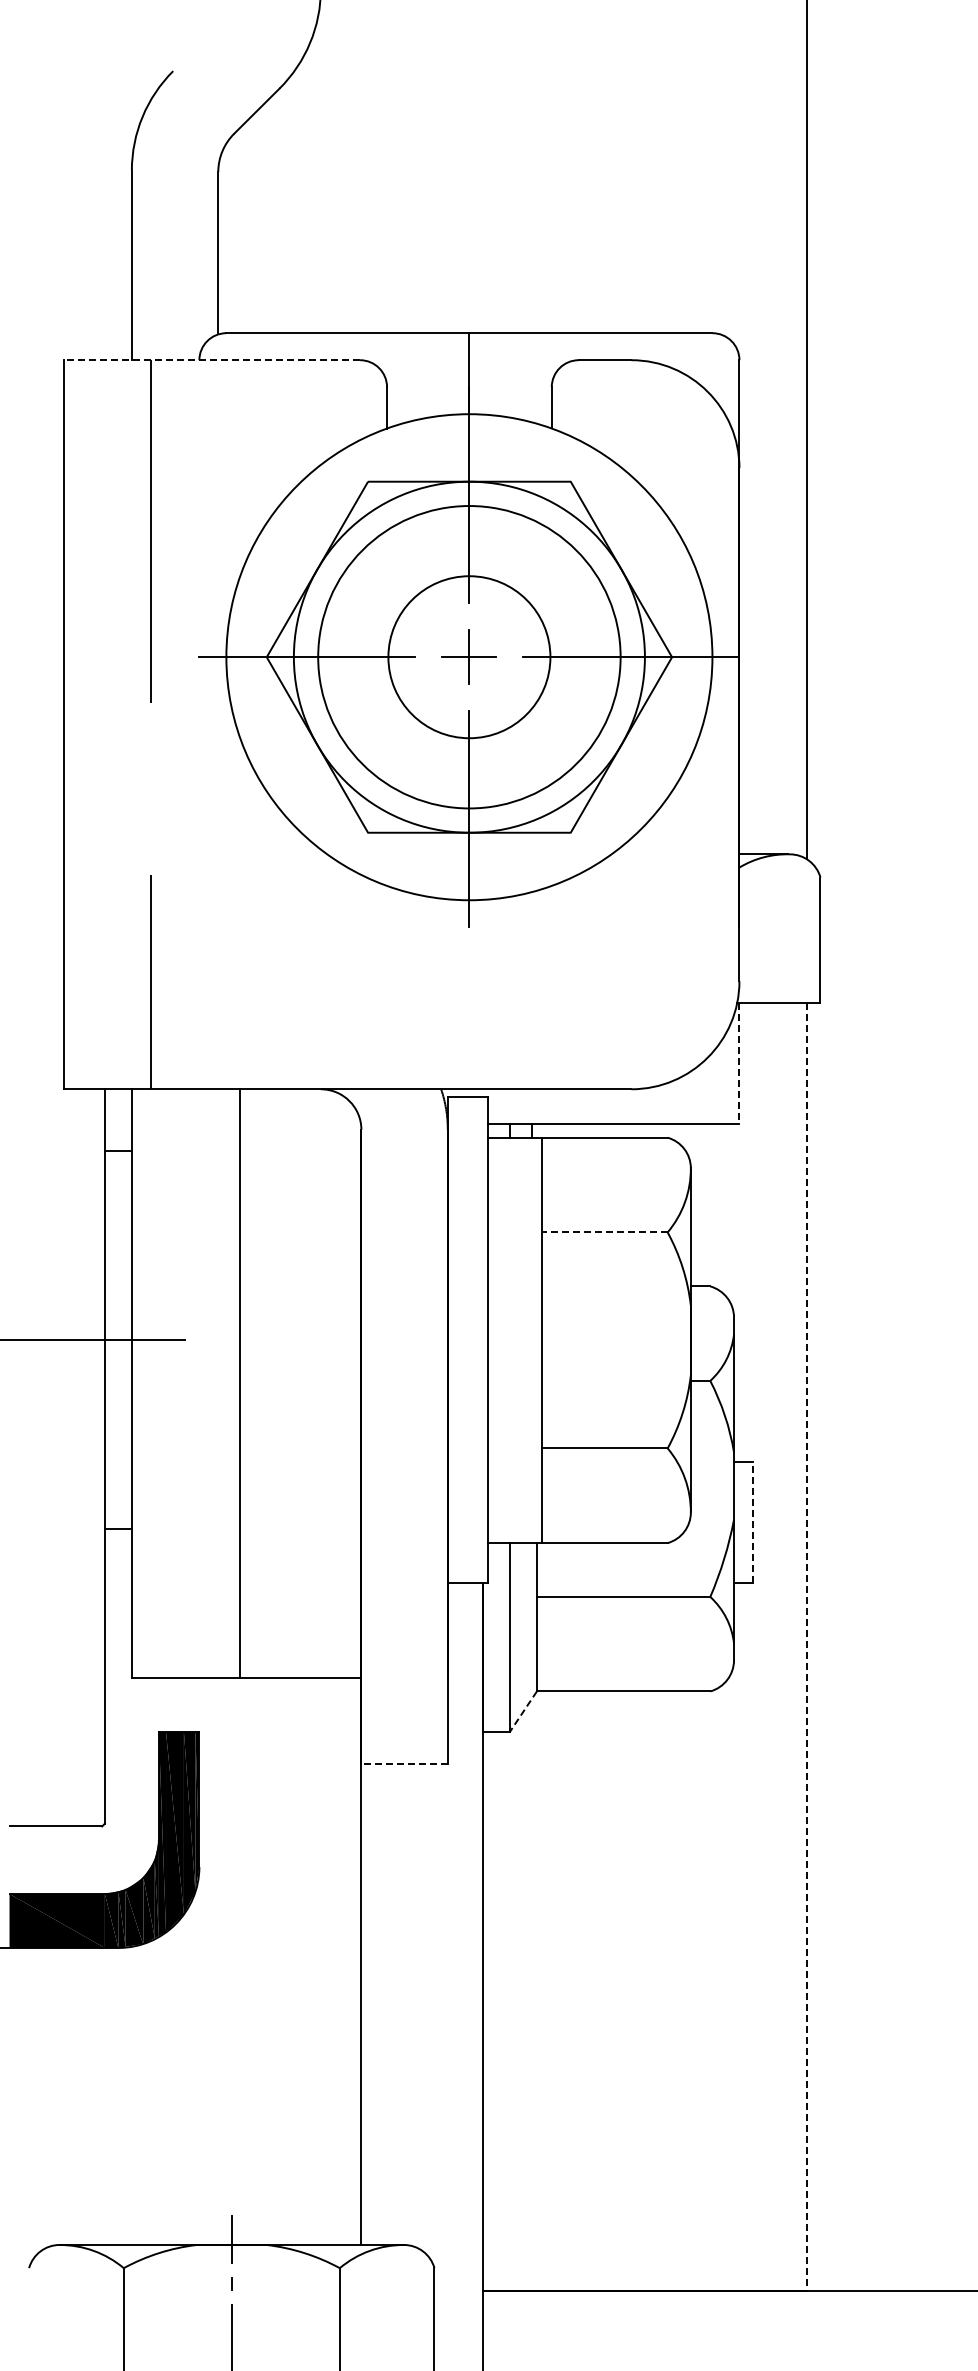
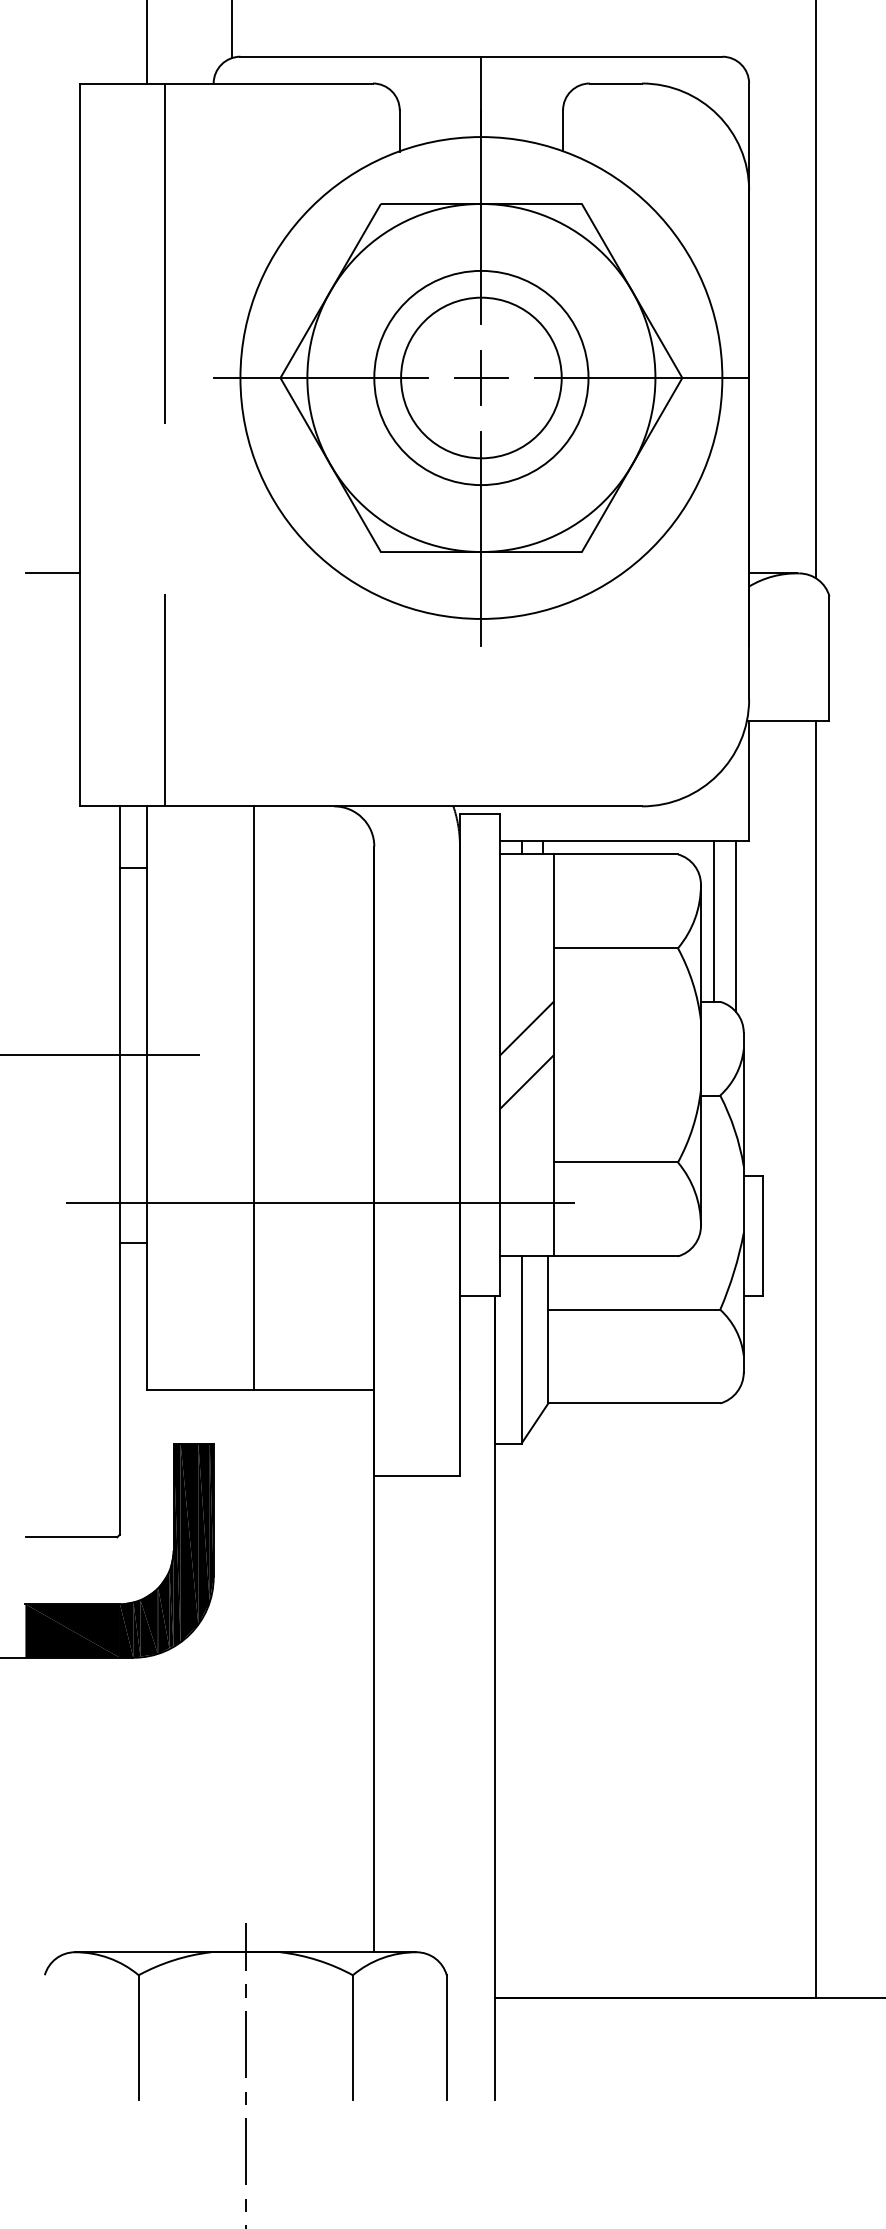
line: (212, 360) -> (226, 83), dashed -> solid
circle: (469, 657) -> (481, 378), size x0.71
line: (37, 854) -> (53, 573), added
line: (739, 1063) -> (749, 780), dashed -> solid
line: (704, 1205) -> (714, 921), added
line: (726, 1210) -> (736, 926), added
line: (605, 1232) -> (616, 948), dashed -> solid
line: (515, 1313) -> (527, 1028), added
line: (515, 1367) -> (527, 1082), added
line: (306, 1488) -> (319, 1202), added
line: (752, 1522) -> (762, 1235), dashed -> solid
line: (806, 1647) -> (815, 1359), dashed -> solid
line: (523, 1712) -> (535, 1424), dashed -> solid
line: (404, 1764) -> (417, 1475), dashed -> solid

